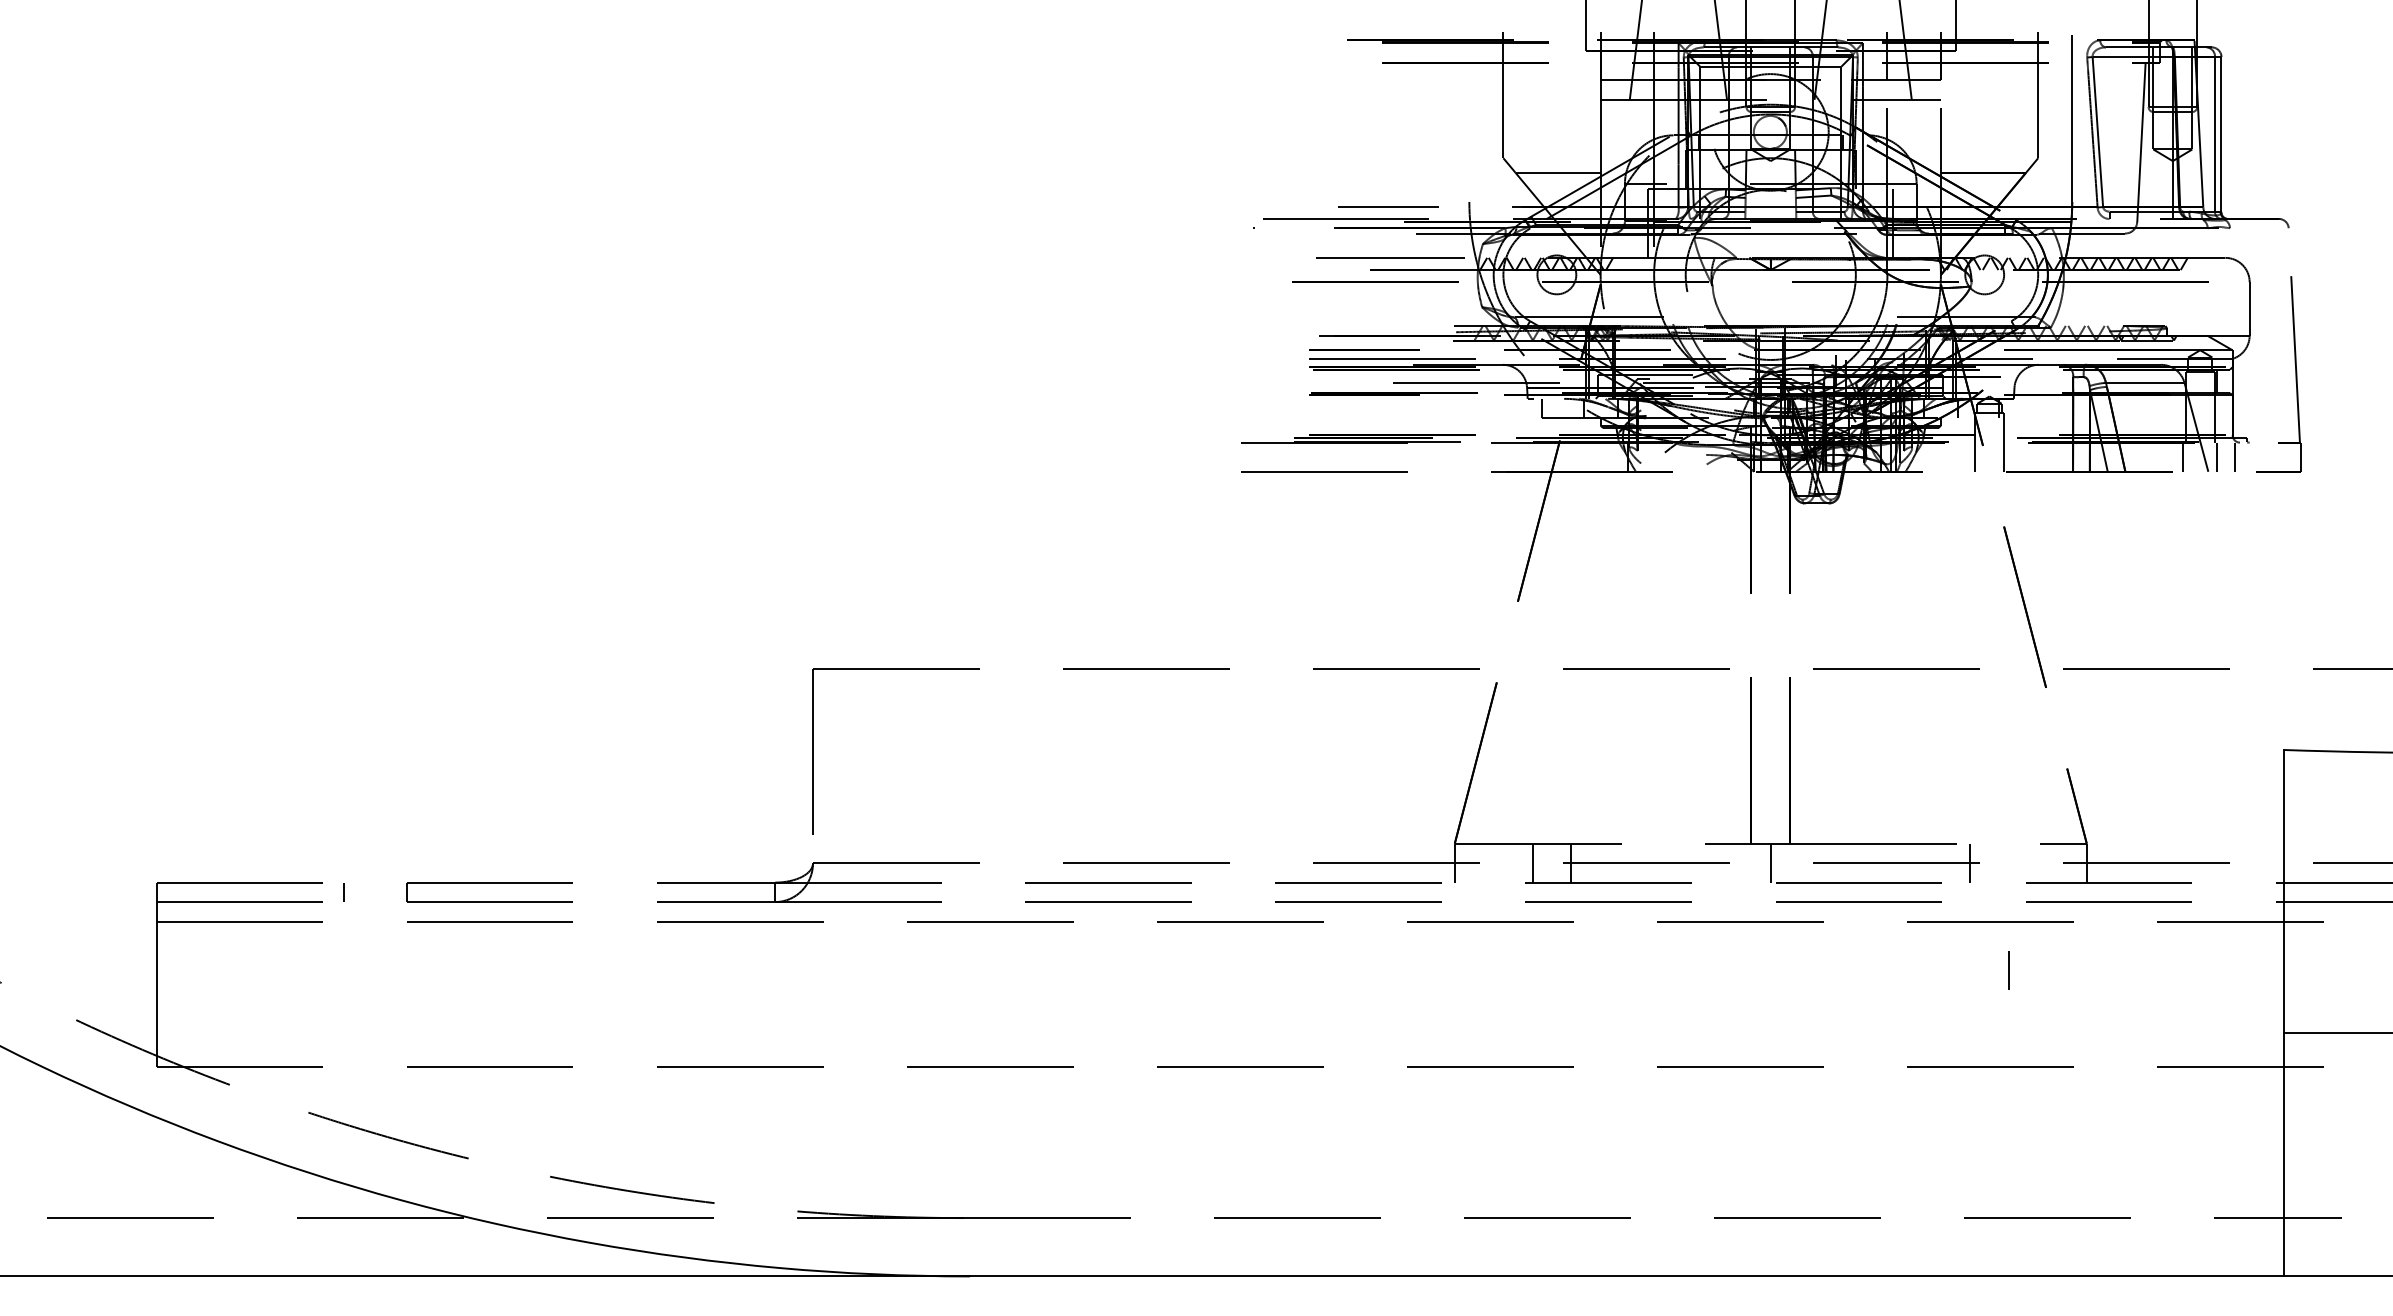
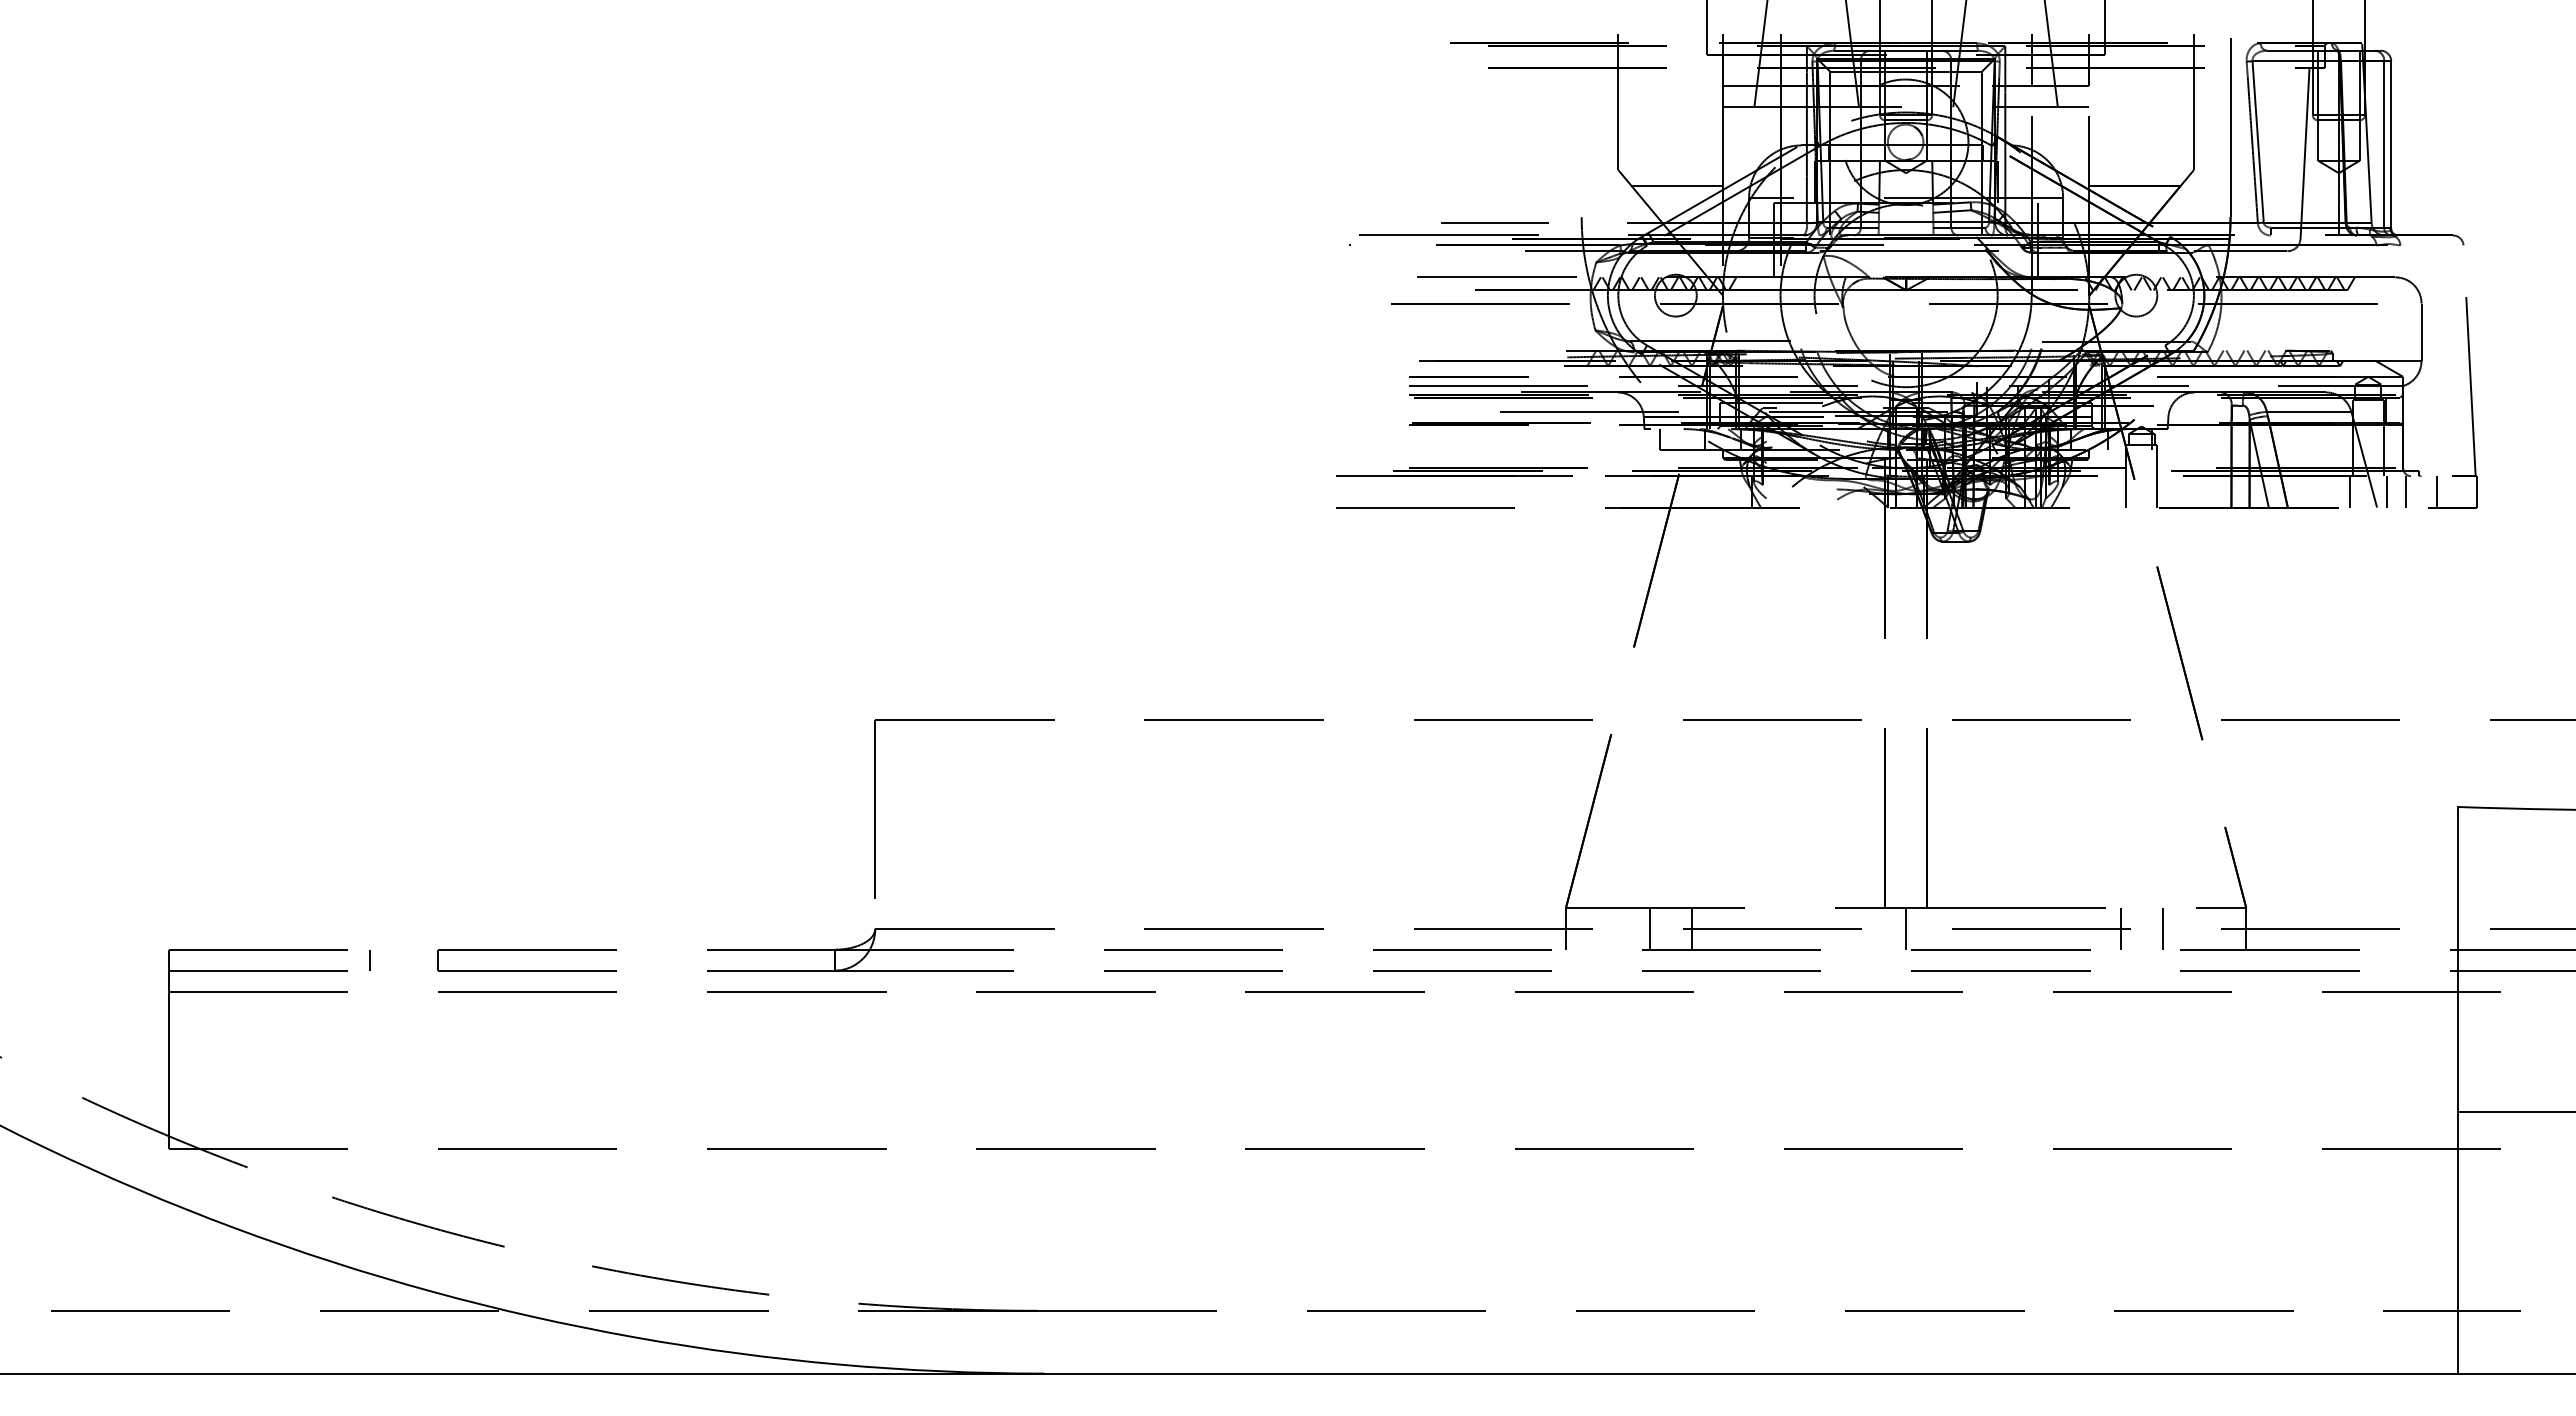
line: (2264, 456) -> (2437, 491), added
line: (2008, 970) -> (2162, 928), moved

